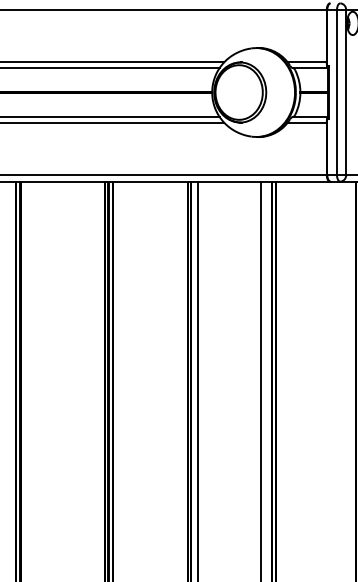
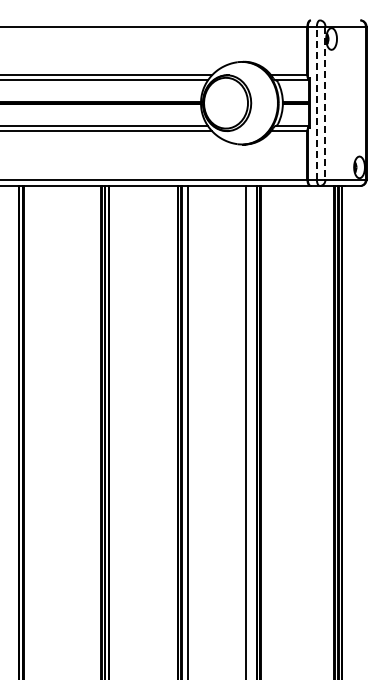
line: (336, 92) -> (316, 103), solid -> dashed
line: (346, 92) -> (325, 103), solid -> dashed

